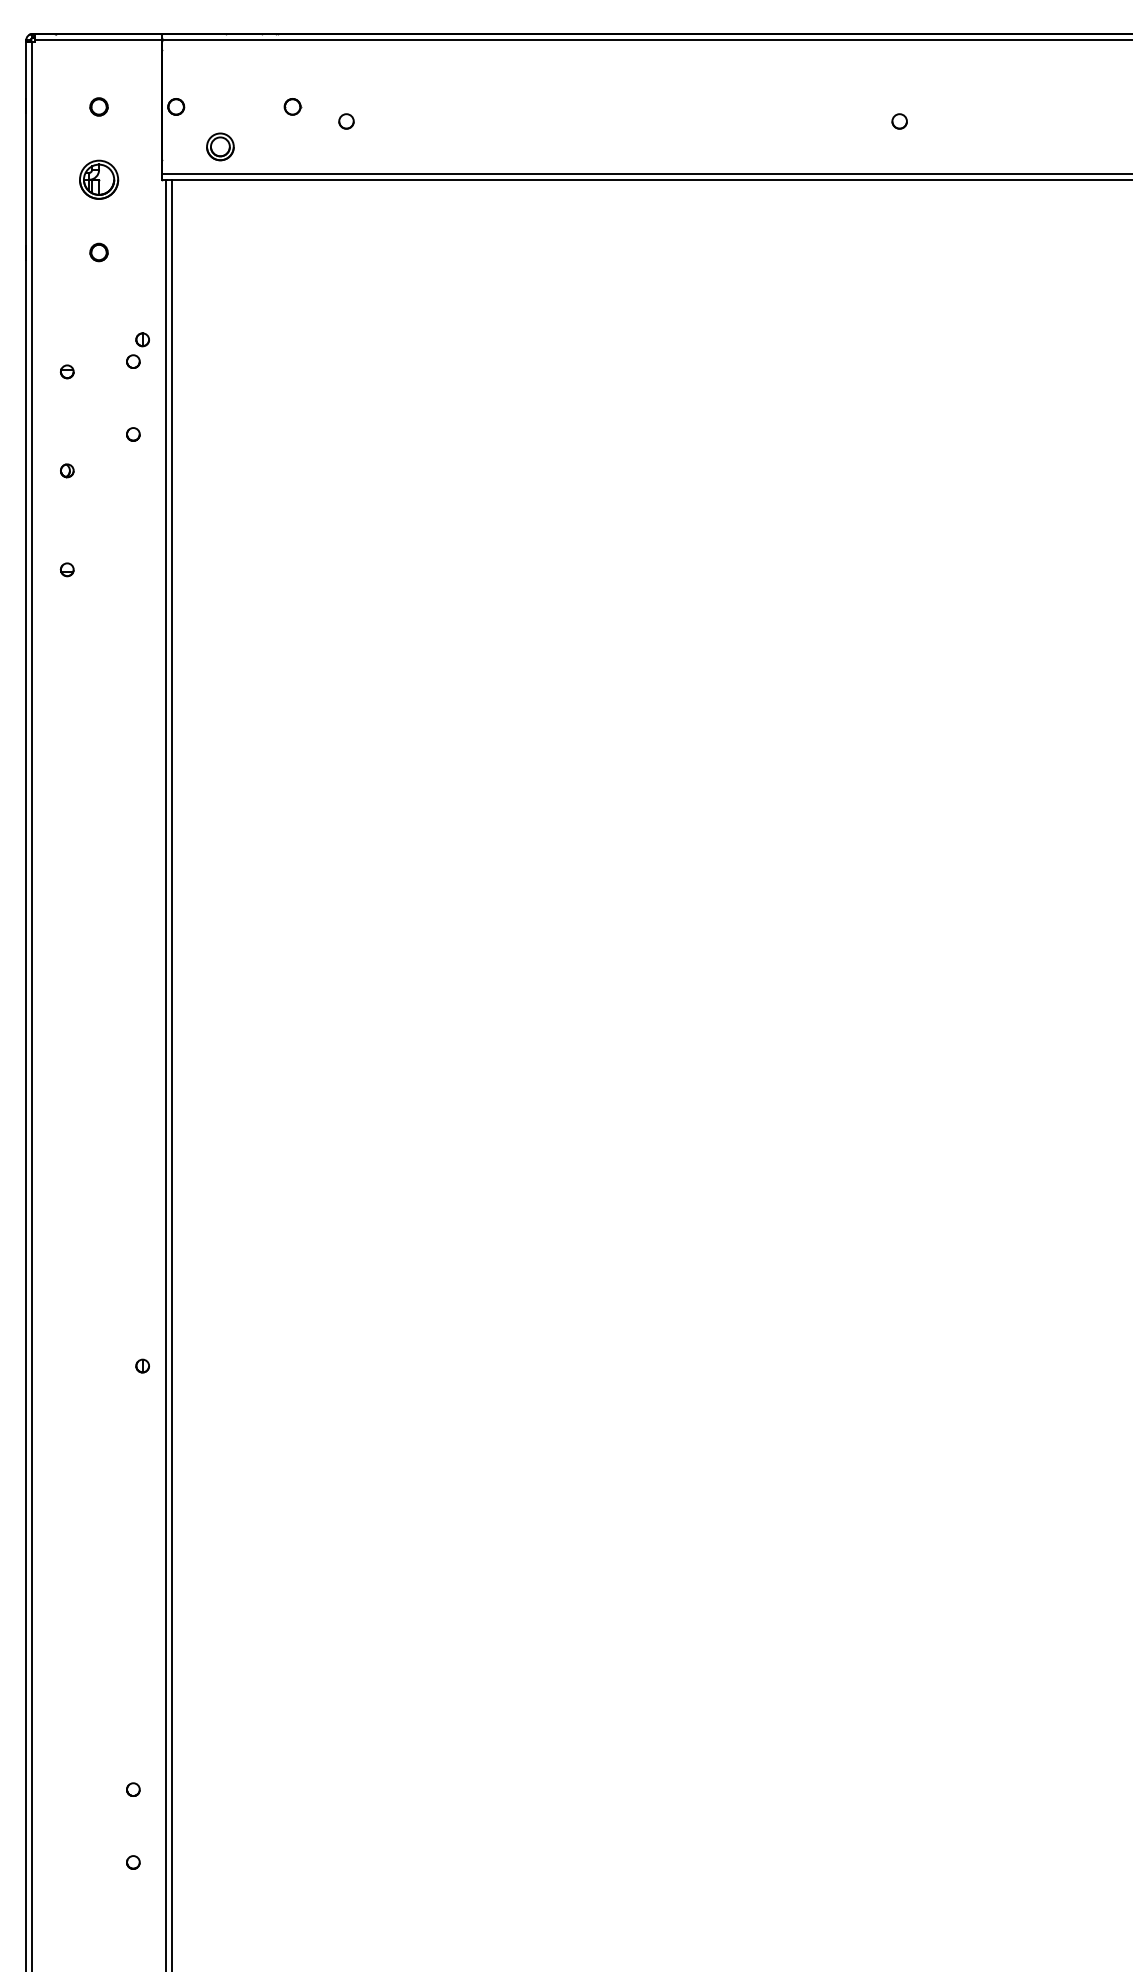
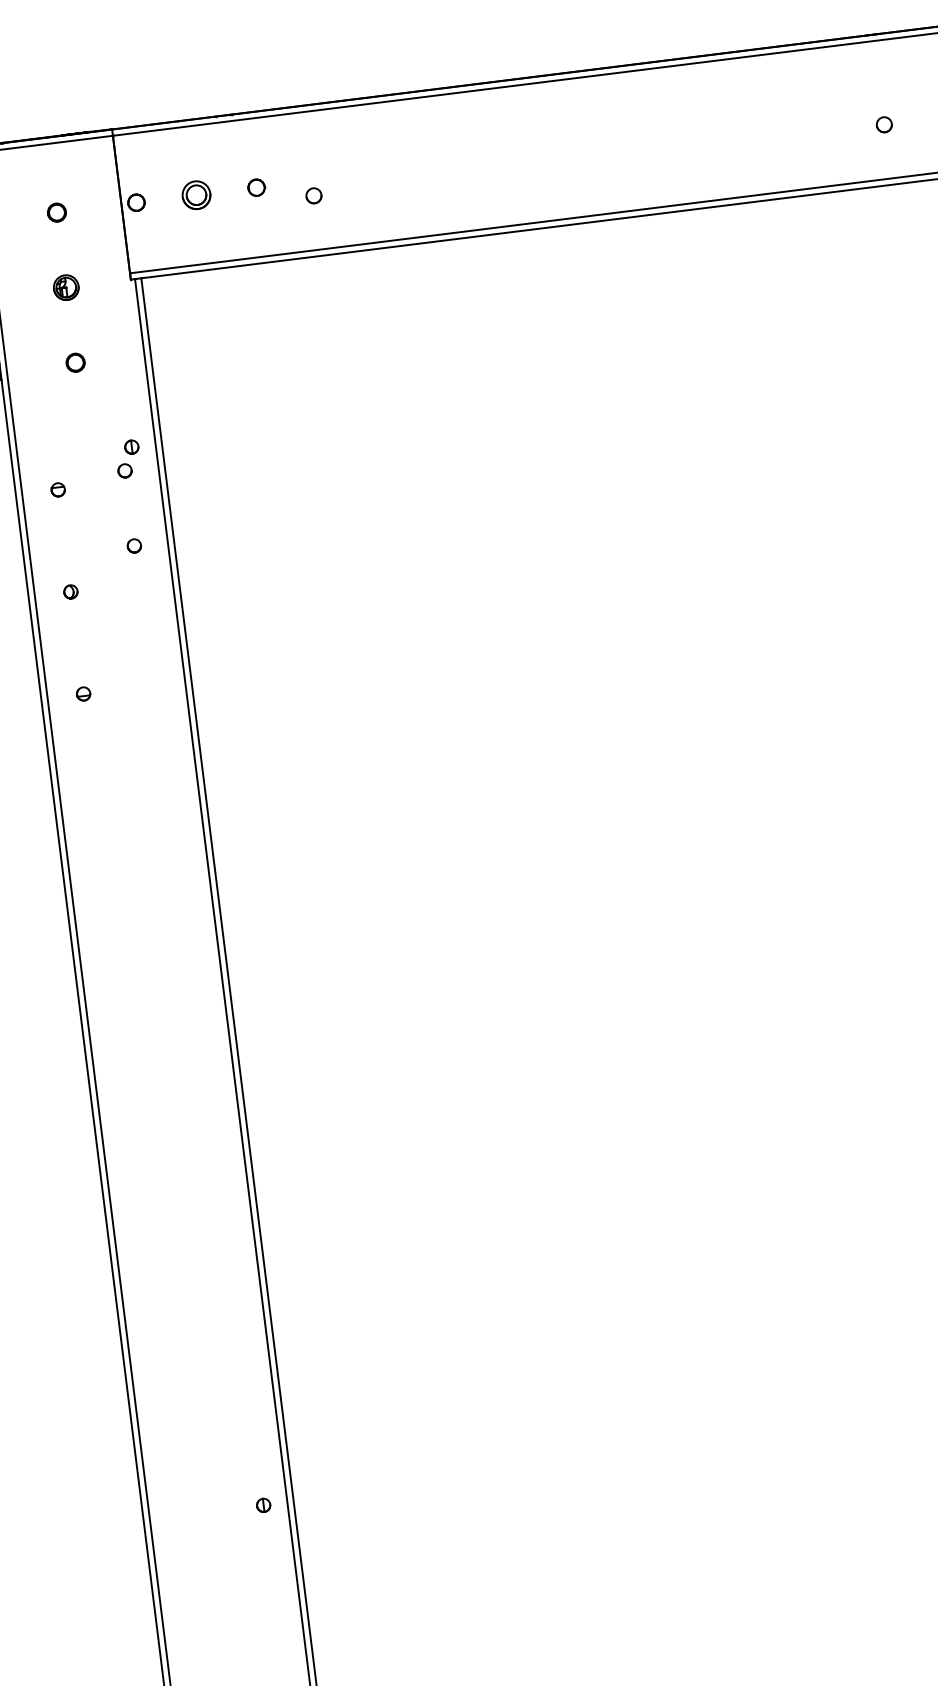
part: (220, 146) -> (196, 194), moved
part: (98, 179) -> (65, 287), size x0.62

